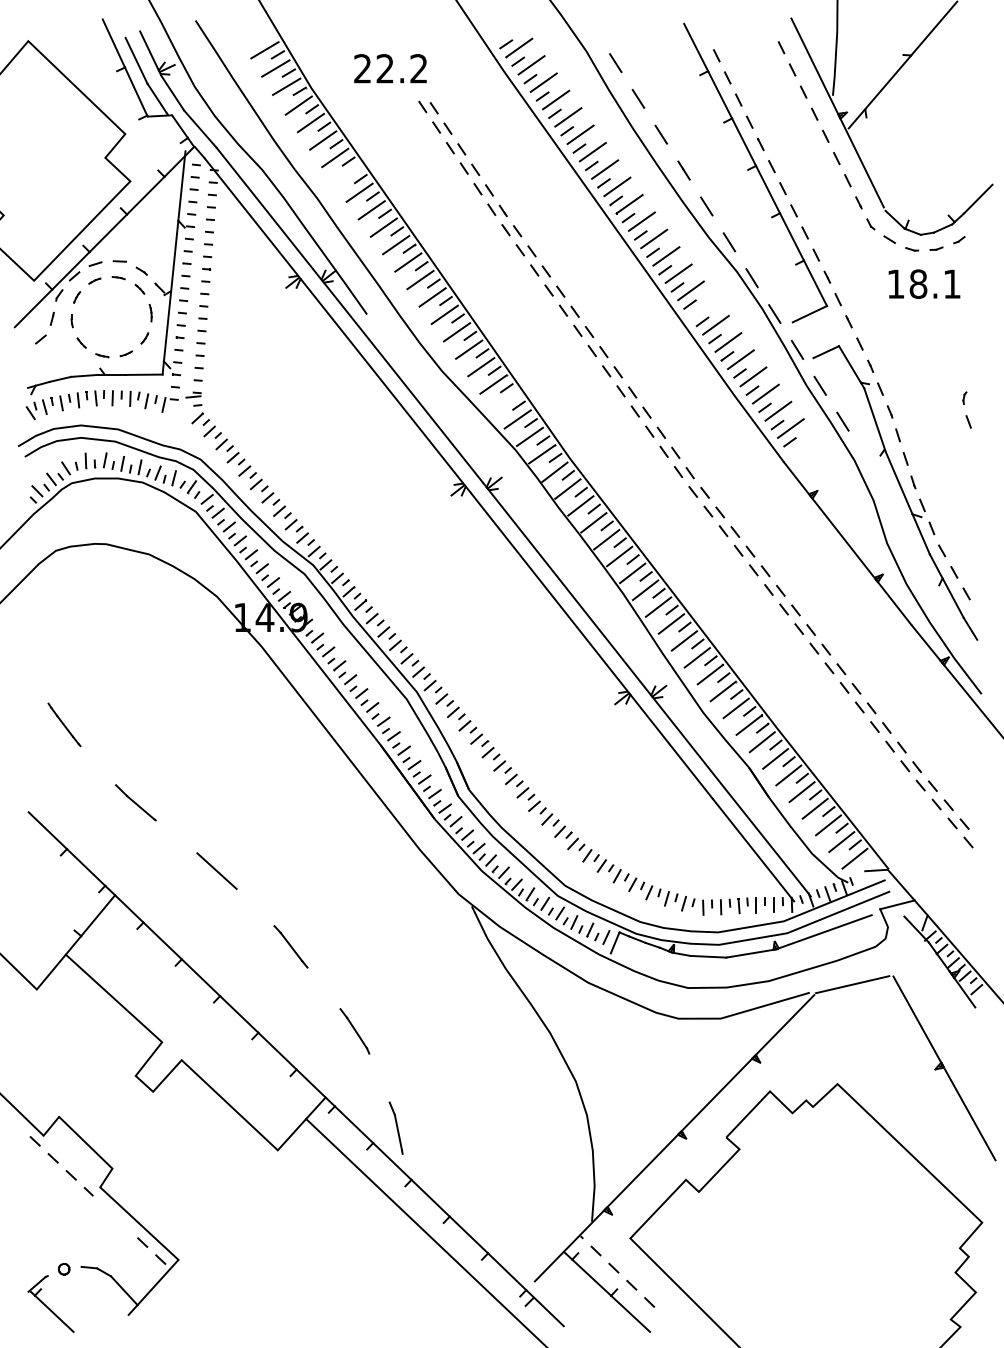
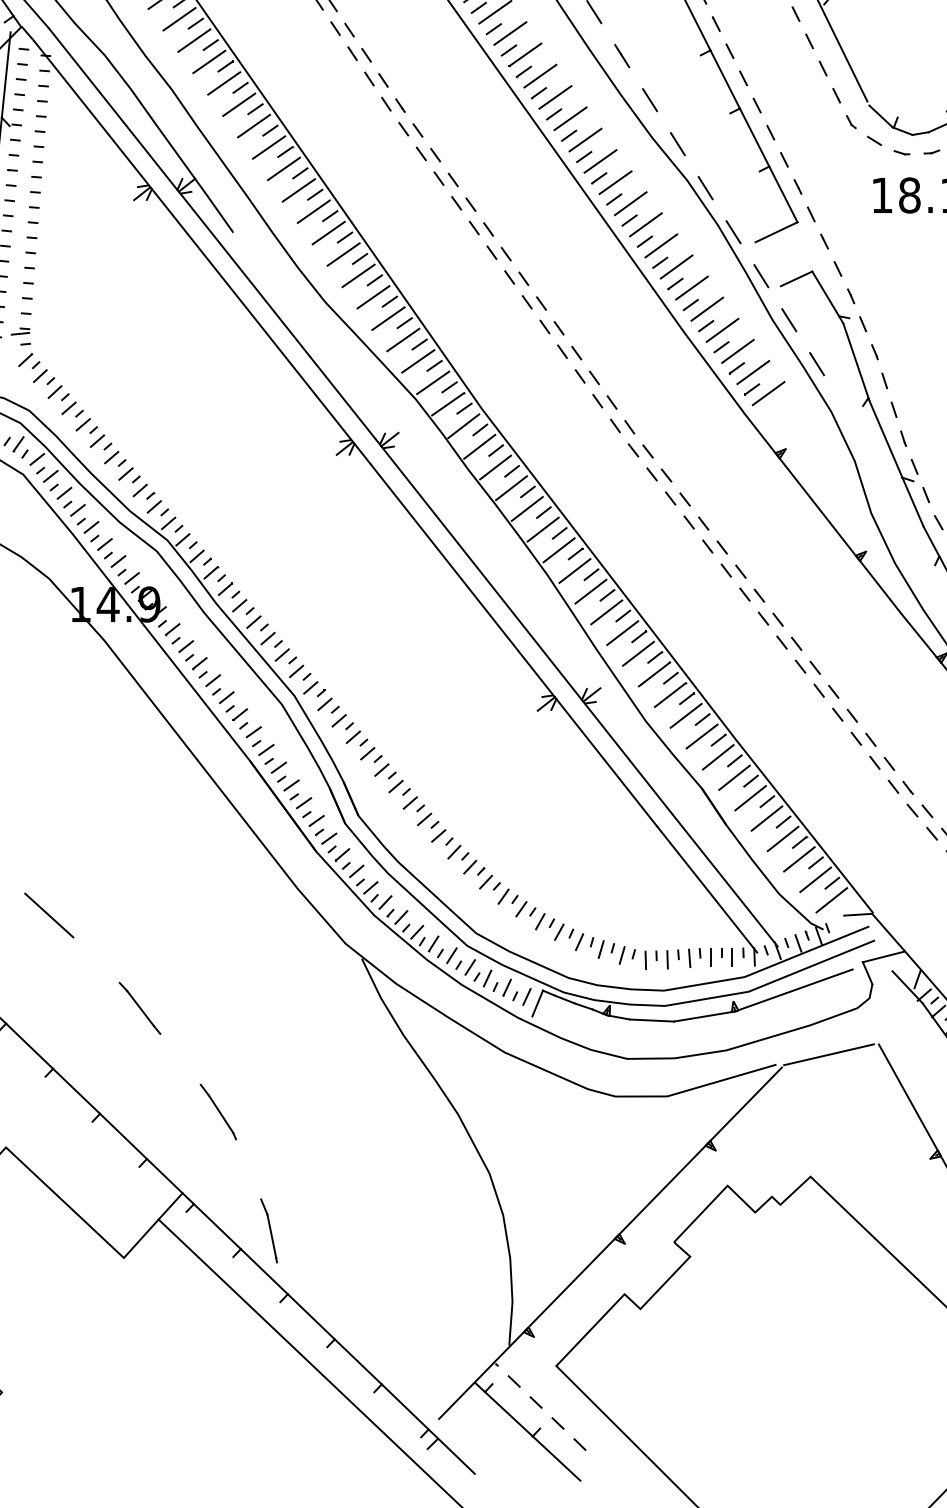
line: (347, 175) -> (209, 62), added
line: (703, 307) -> (646, 224), added
line: (505, 401) -> (403, 339), added
line: (803, 445) -> (768, 393), added

